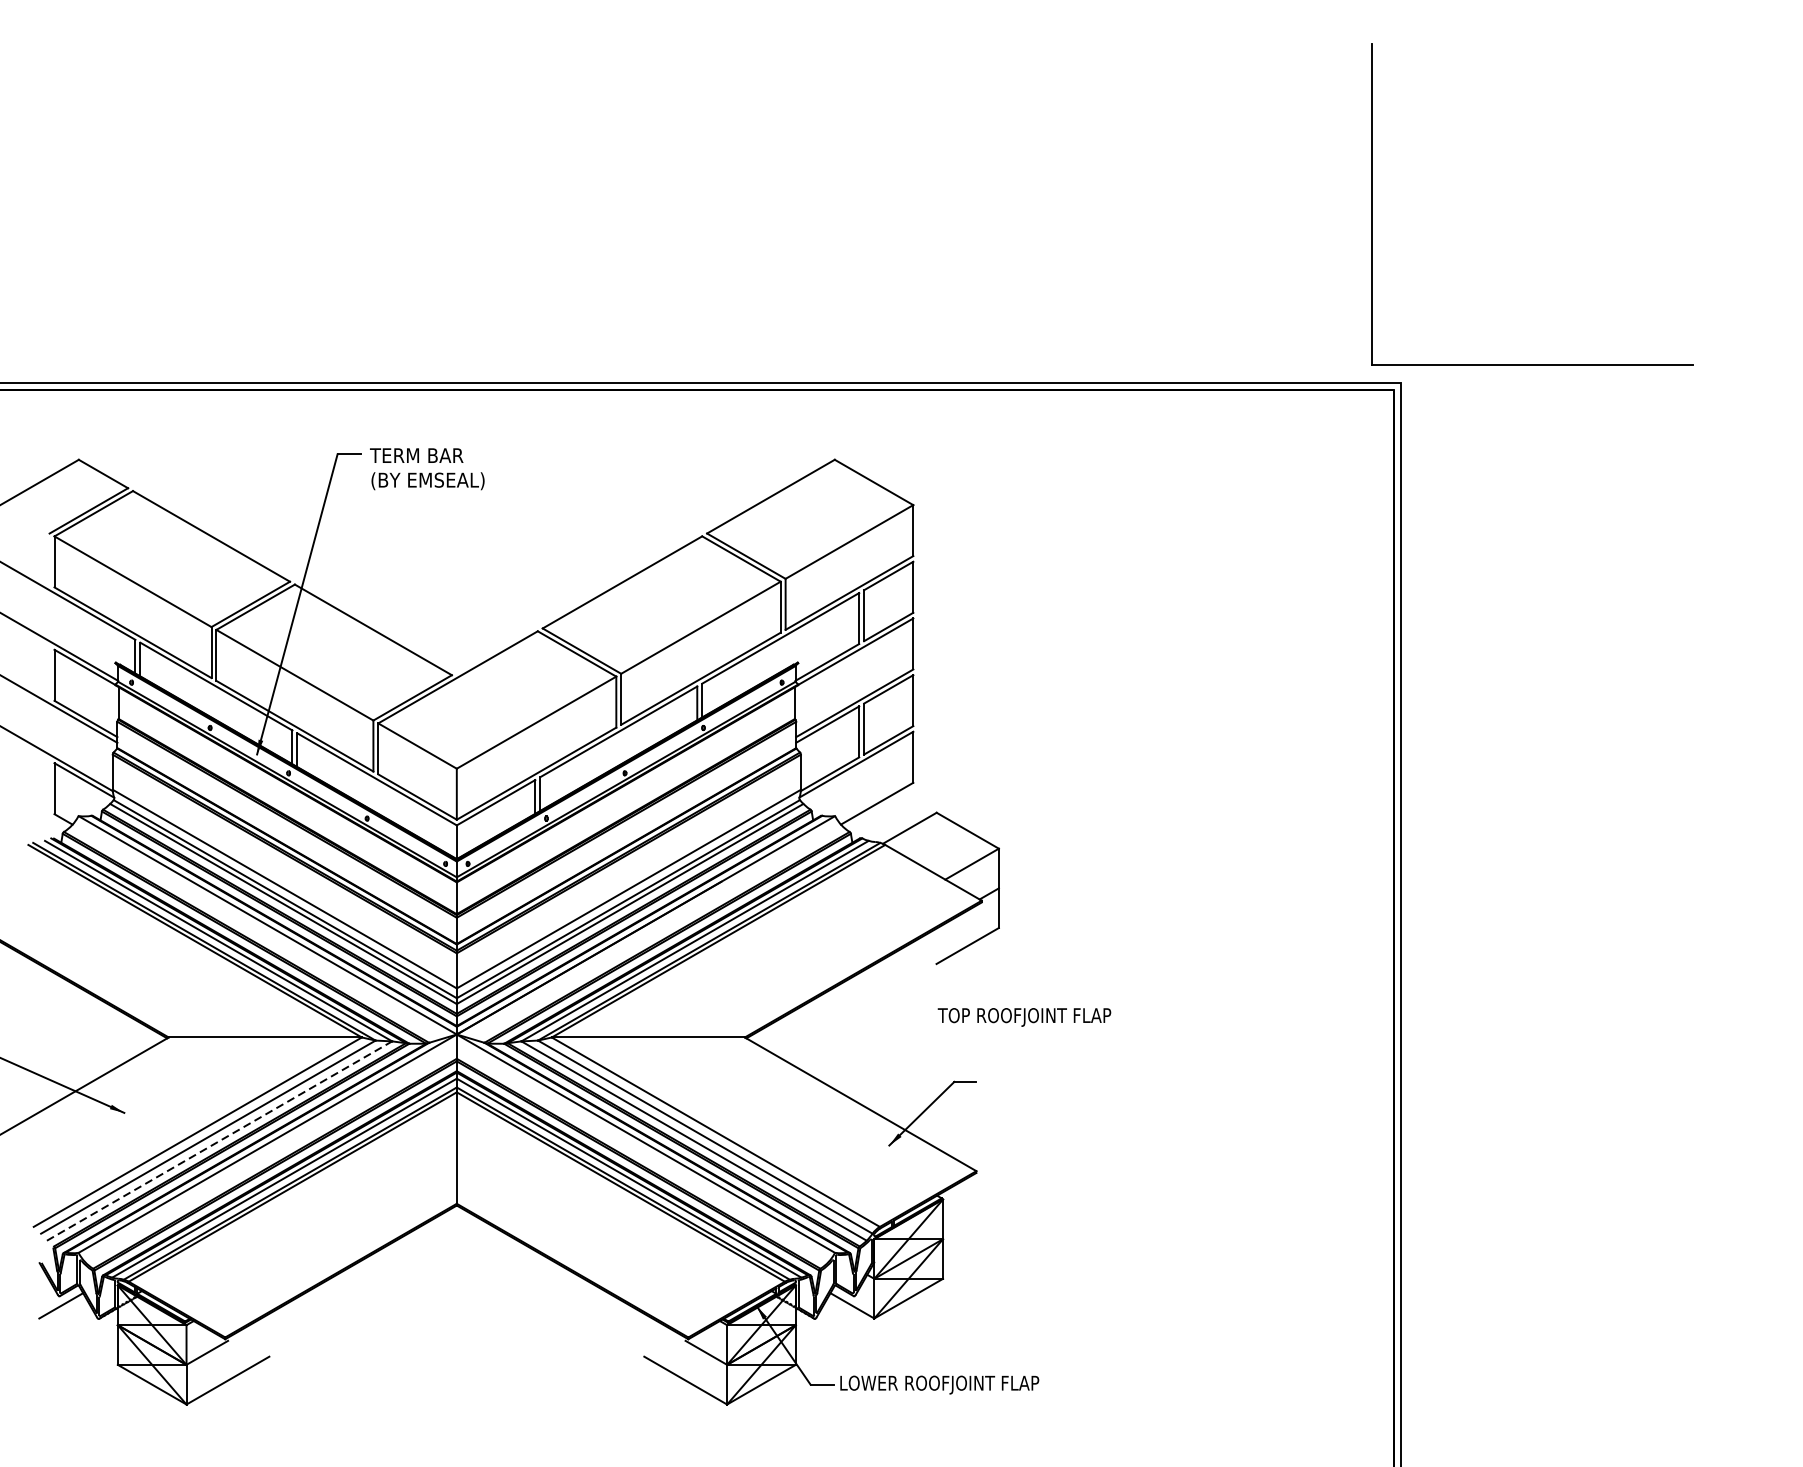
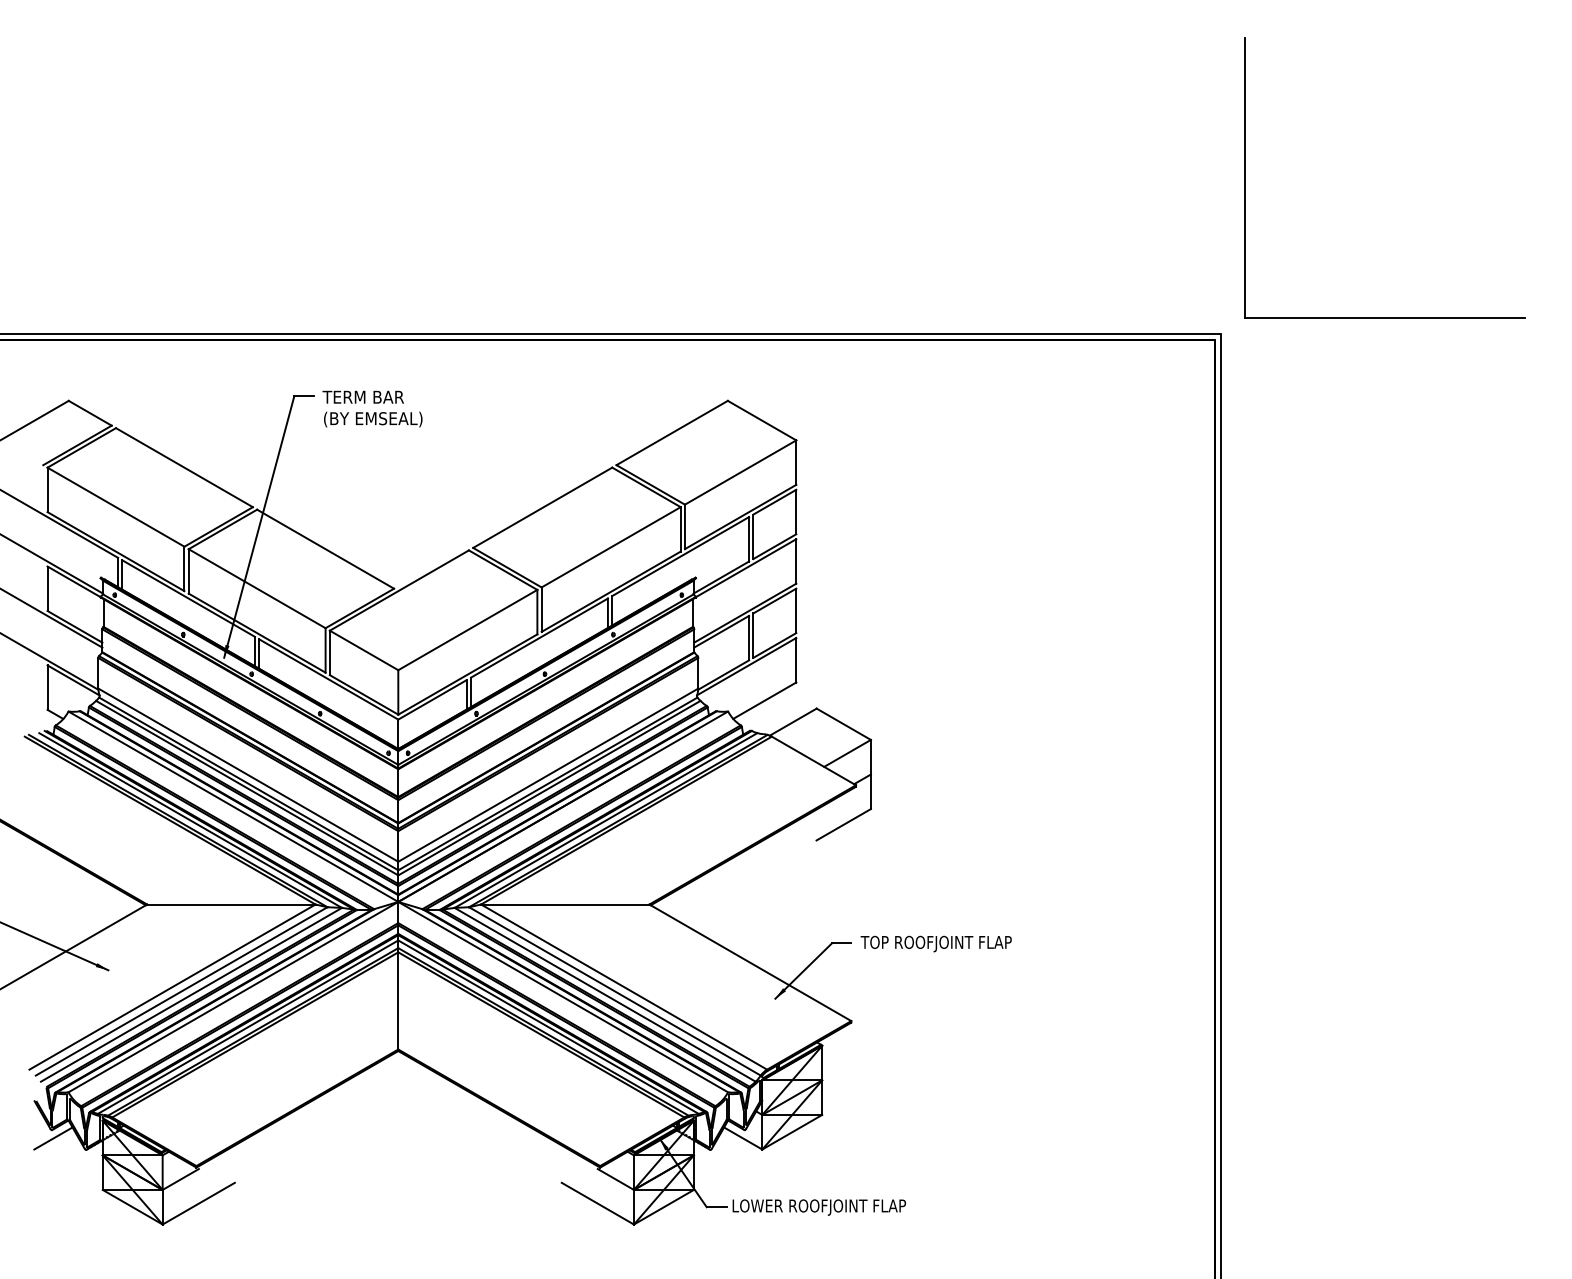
part: (1372, 203) -> (1245, 177), moved
text: (1023, 1016) -> (935, 943), moved
line: (219, 1140) -> (191, 994), dashed -> solid

